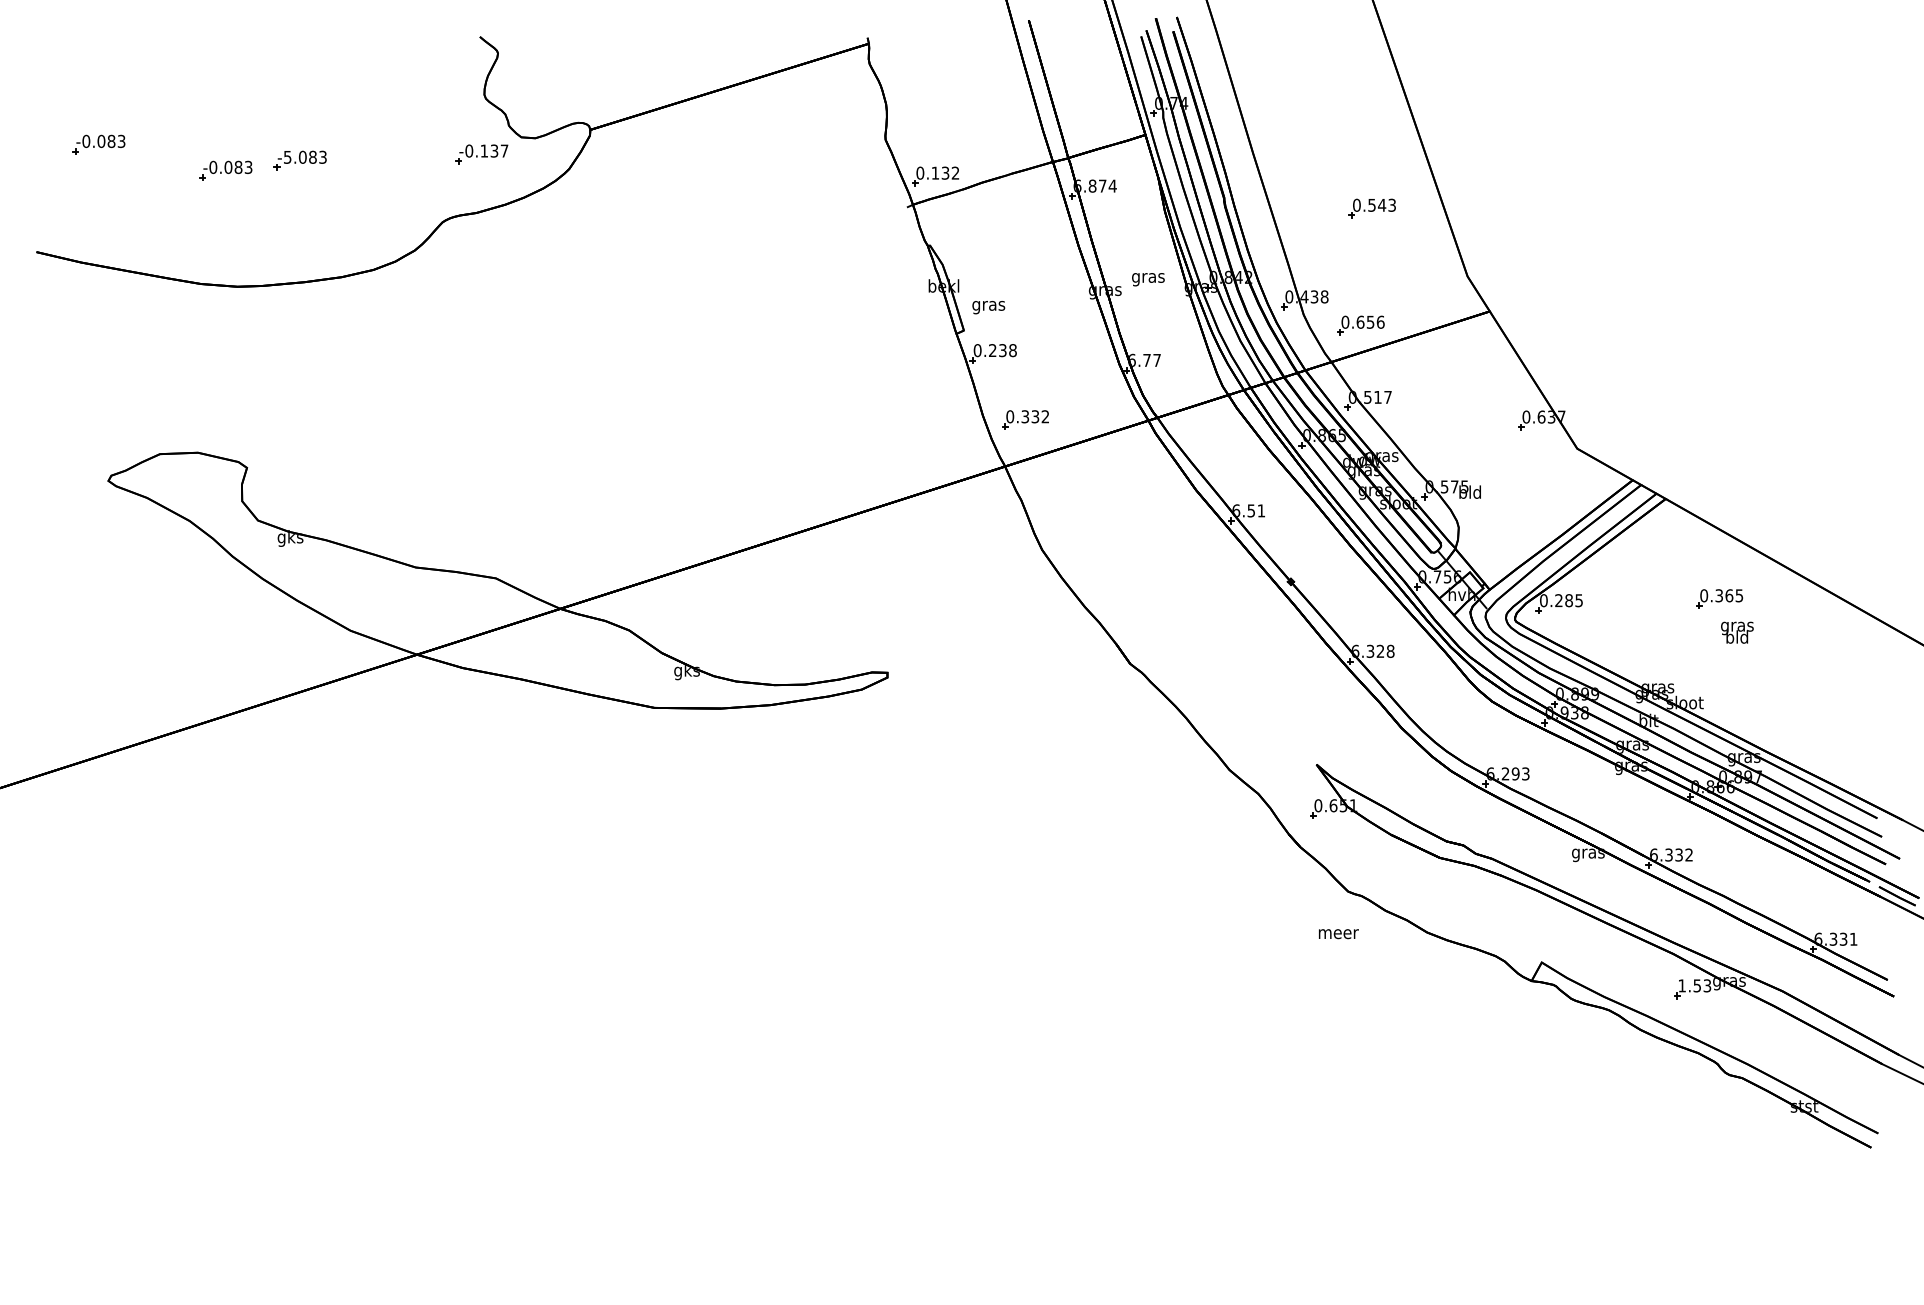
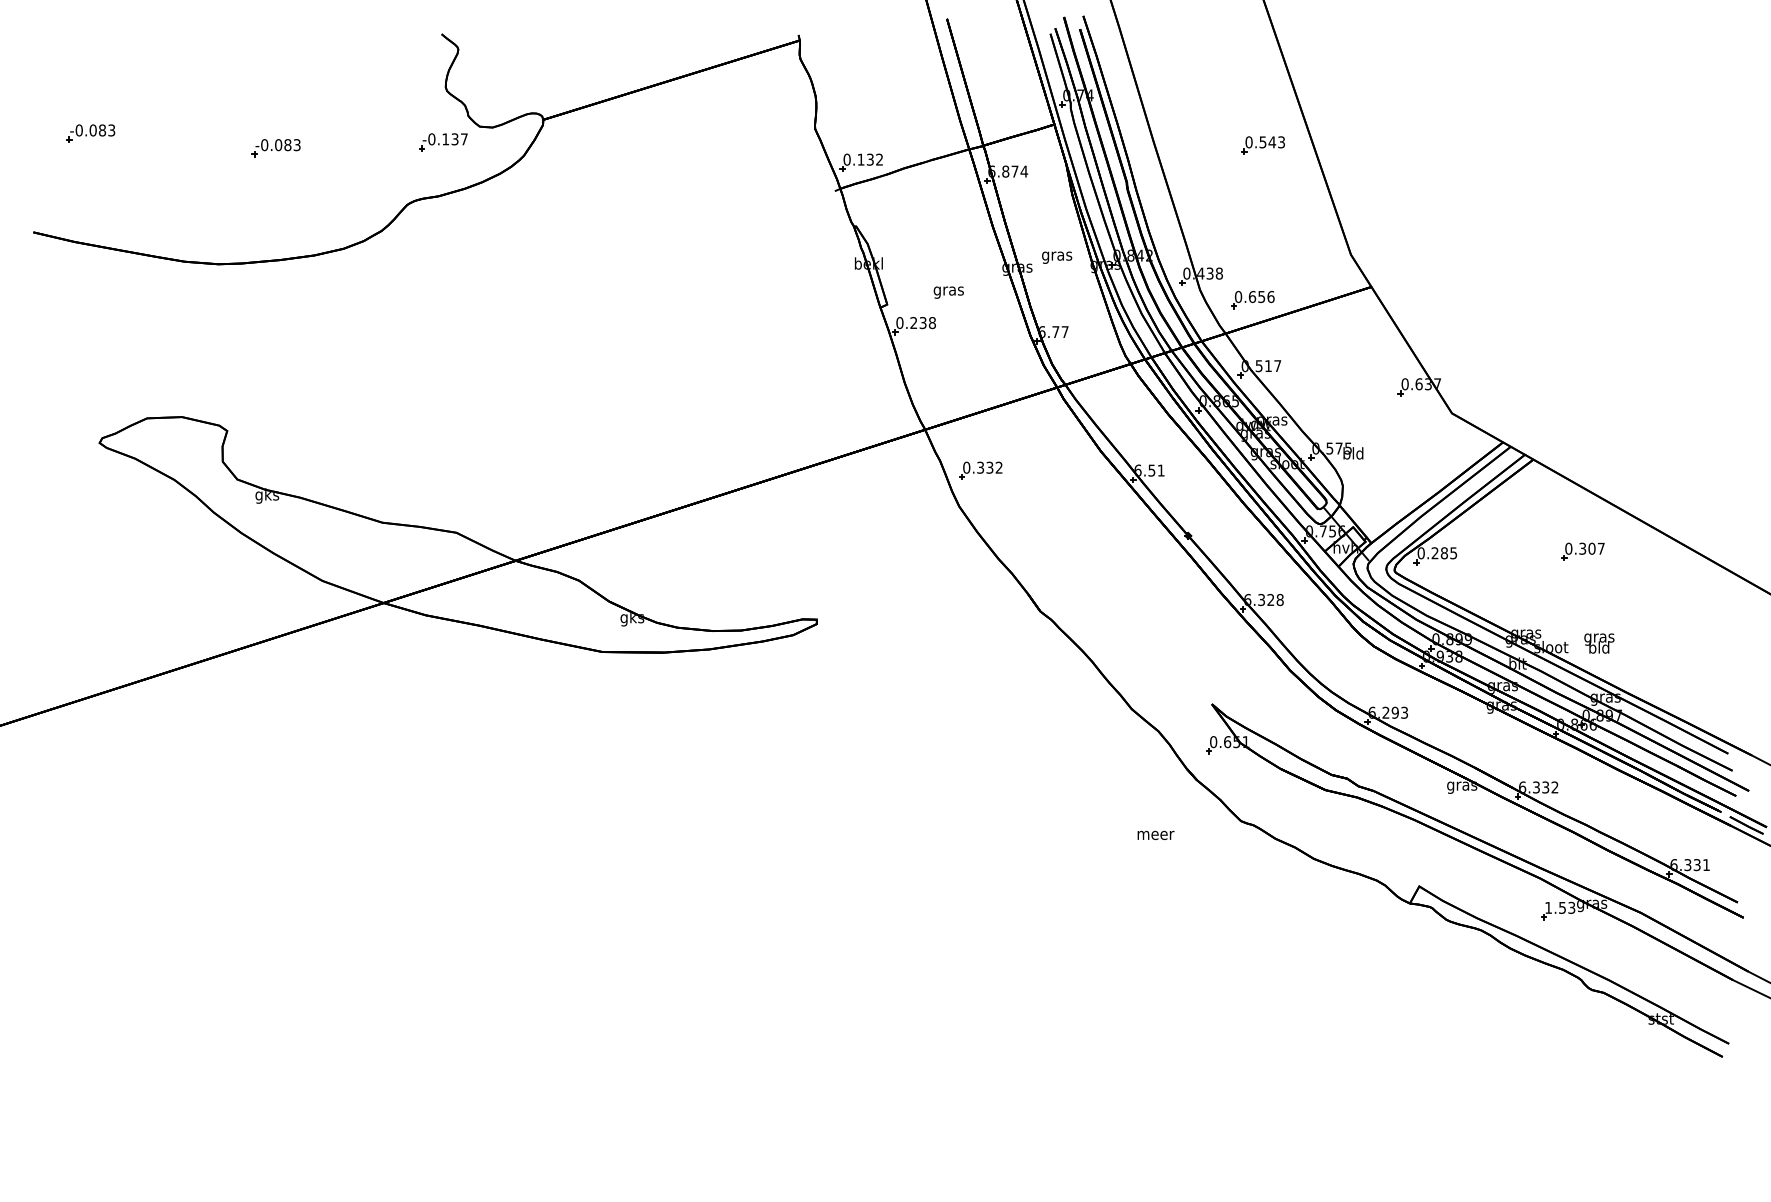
text: (287, 156) -> (264, 144), -5.083 -> -0.083
part: (225, 170) -> (207, 157), removed
part: (1371, 208) -> (1262, 145), moved
text: (988, 307) -> (948, 292), moved
part: (1025, 419) -> (980, 470), moved
text: (1734, 595) -> (1596, 548), 0.365 -> 0.307
text: (1737, 632) -> (1599, 643), moved
text: (1338, 934) -> (1155, 835), moved

